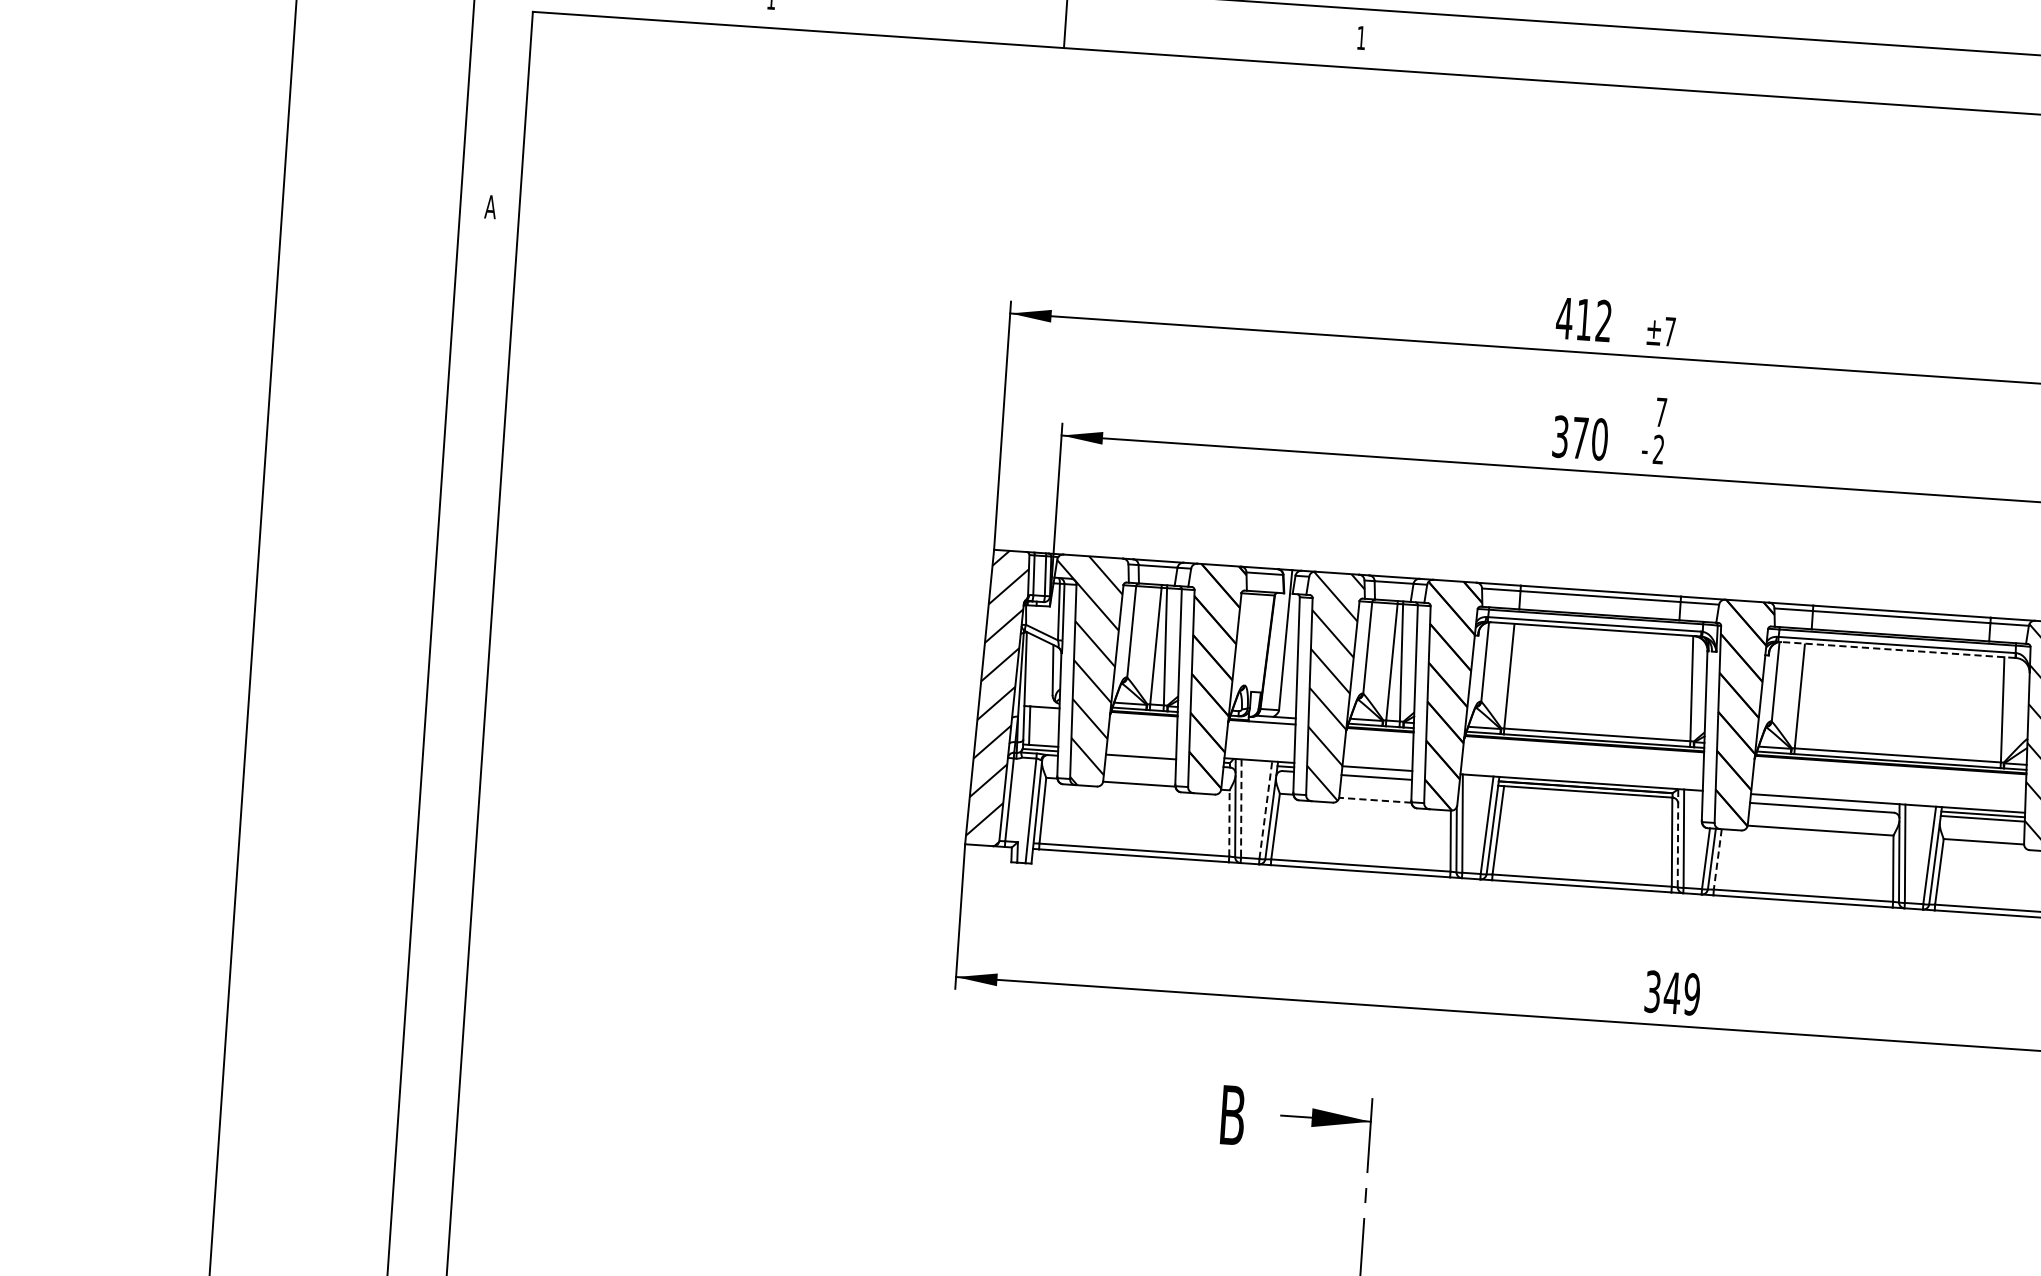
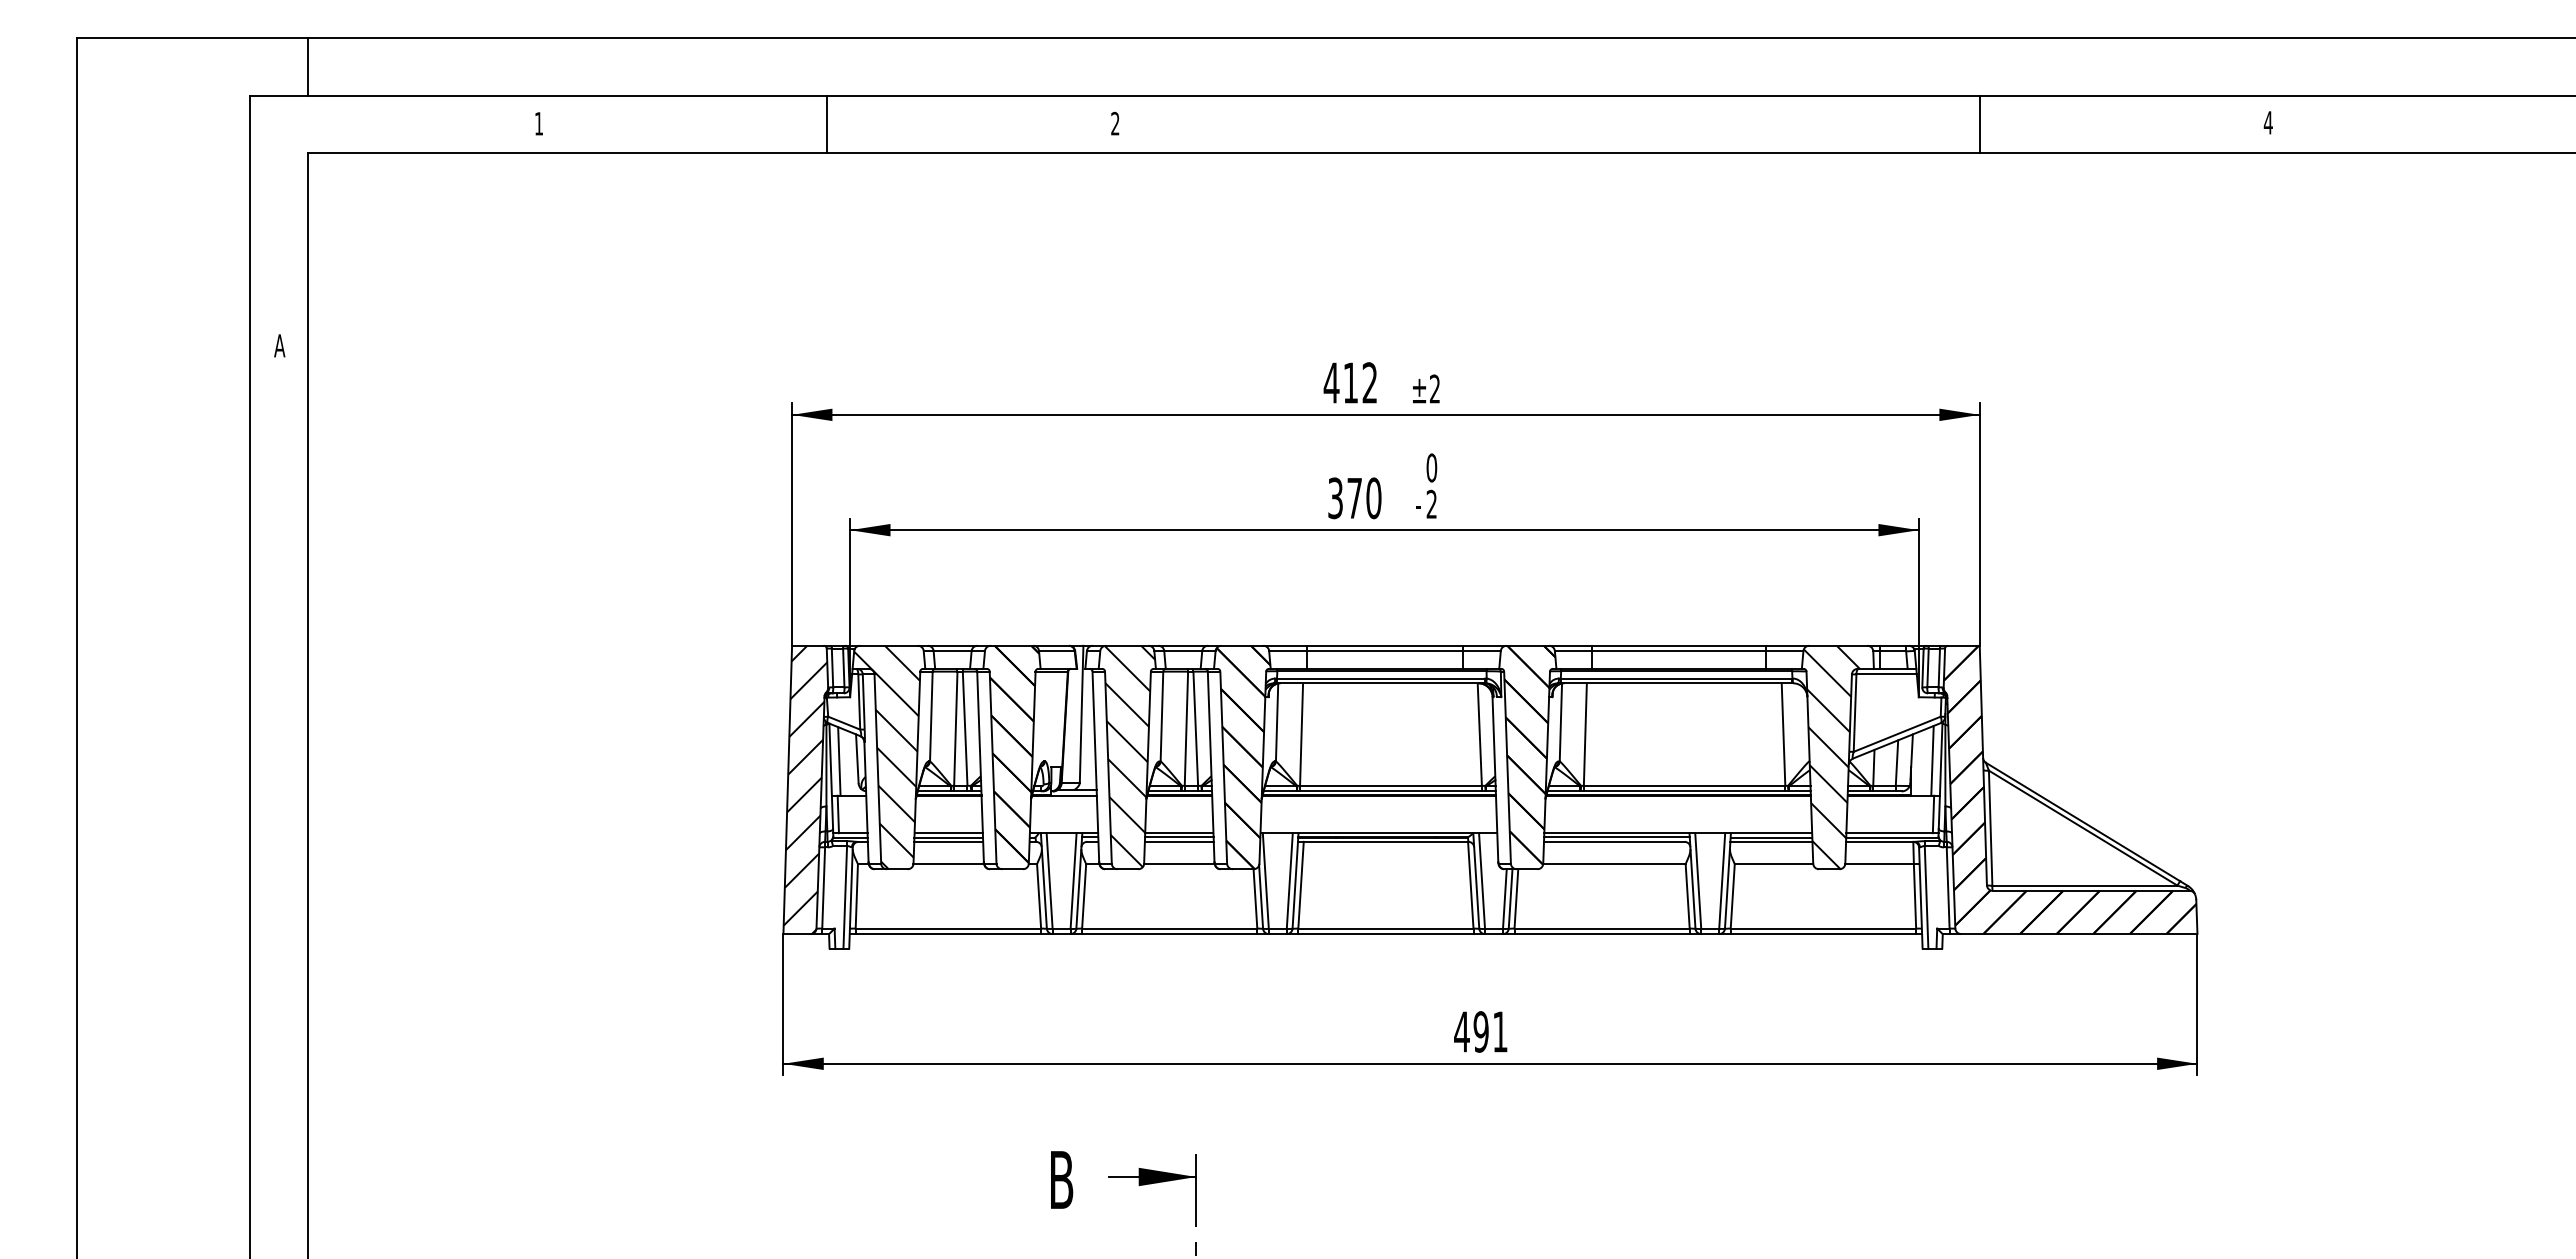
text: (1361, 37) -> (1115, 123), 1 -> 2
text: (1669, 331) -> (1434, 388), ±7 -> ±2
text: (1661, 411) -> (1431, 467), 7 -> 0
line: (1896, 650) -> (1676, 683), dashed -> solid
line: (1034, 671) -> (839, 761), added
line: (1141, 752) -> (948, 833), added
line: (1140, 761) -> (948, 841), added
line: (1377, 773) -> (1179, 837), added
line: (1374, 800) -> (1178, 864), dashed -> solid
line: (1824, 803) -> (1616, 837), added
line: (1241, 809) -> (1049, 881), dashed -> solid
line: (1265, 810) -> (1073, 881), dashed -> solid
line: (1229, 822) -> (1039, 895), dashed -> solid
line: (1678, 837) -> (1476, 880), dashed -> solid
line: (1717, 858) -> (1516, 898), dashed -> solid
text: (1671, 992) -> (1480, 1031), 349 -> 491

